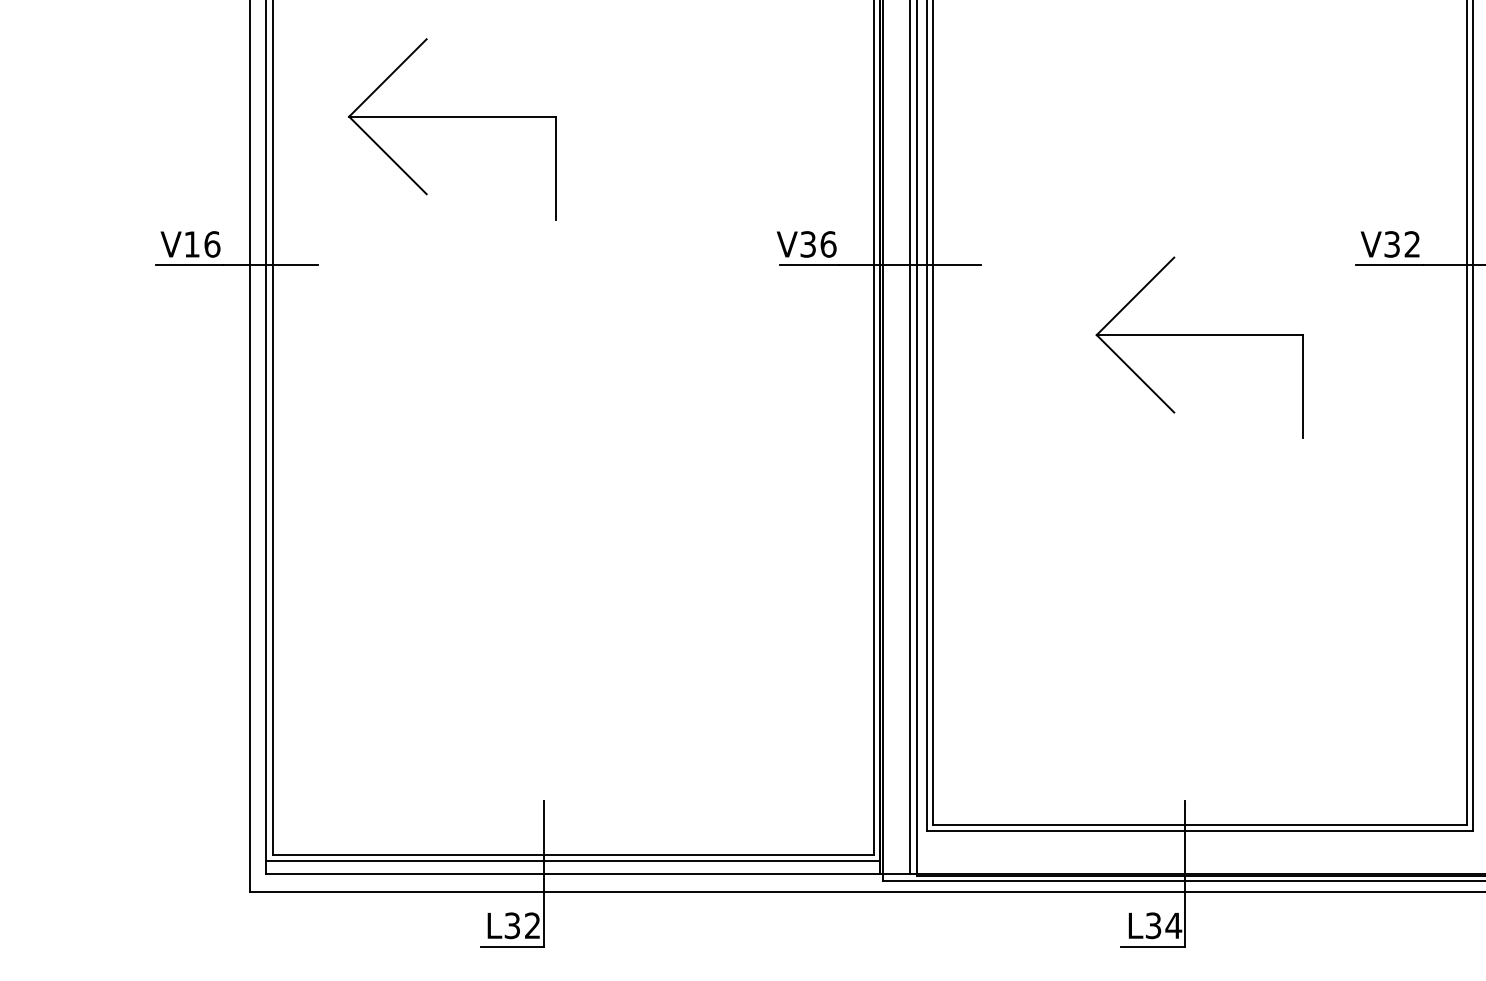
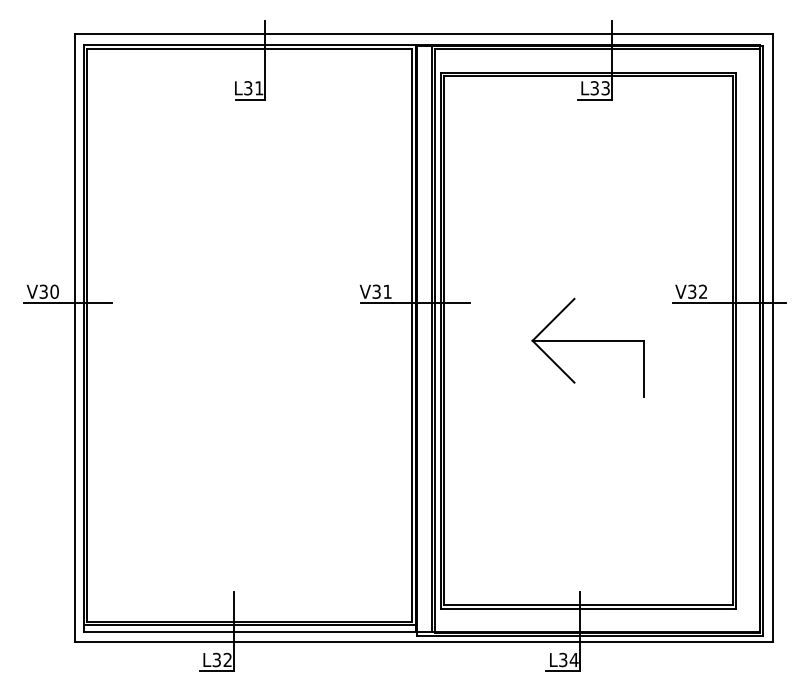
part: (450, 129) -> (183, 229), removed
text: (200, 243) -> (48, 291), V16 -> V30
text: (828, 243) -> (387, 291), V36 -> V31

